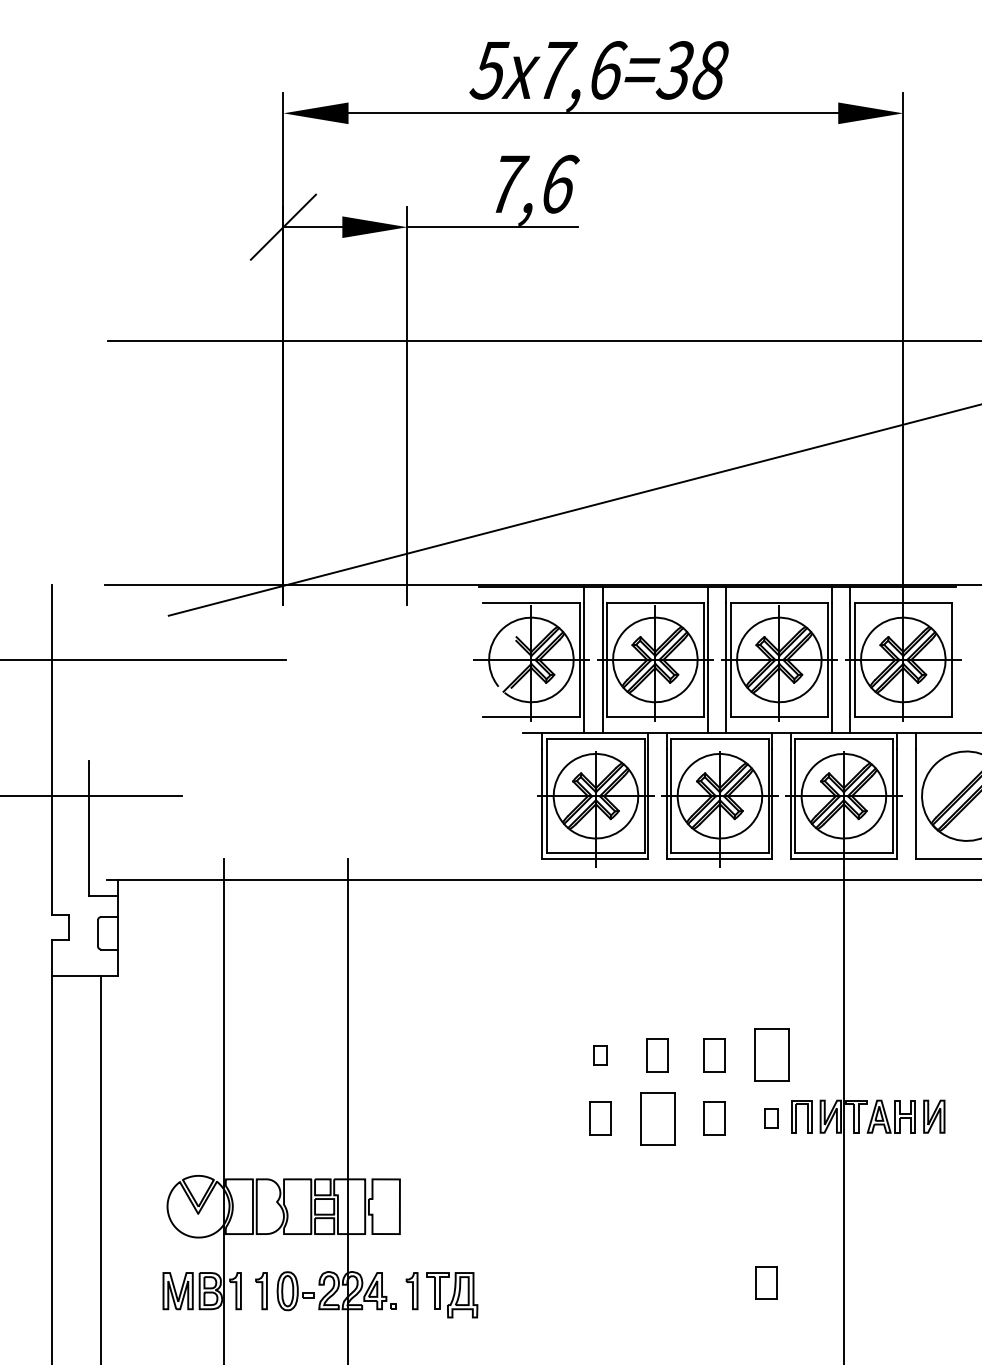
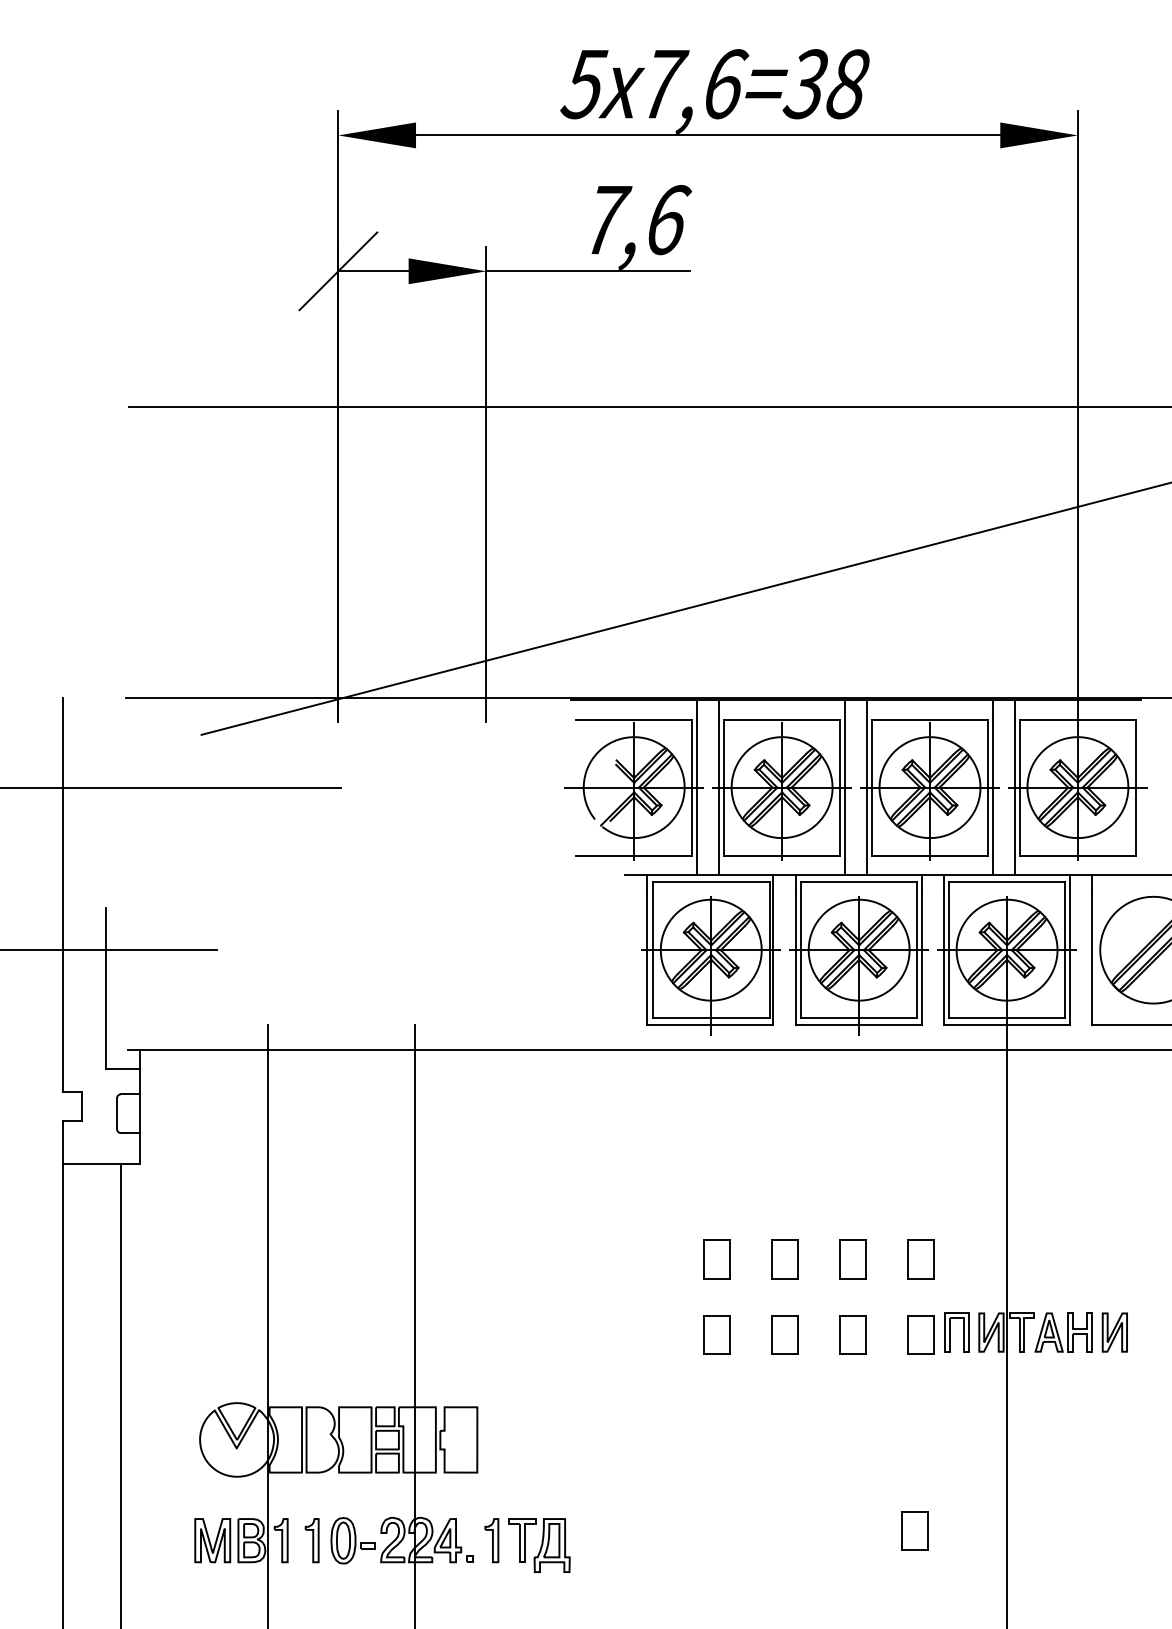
part: (600, 1055) -> (716, 1259), size x1.67
part: (771, 1055) -> (920, 1259), size x0.62
part: (657, 1118) -> (784, 1334), size x0.62
part: (771, 1118) -> (920, 1334), size x1.67

